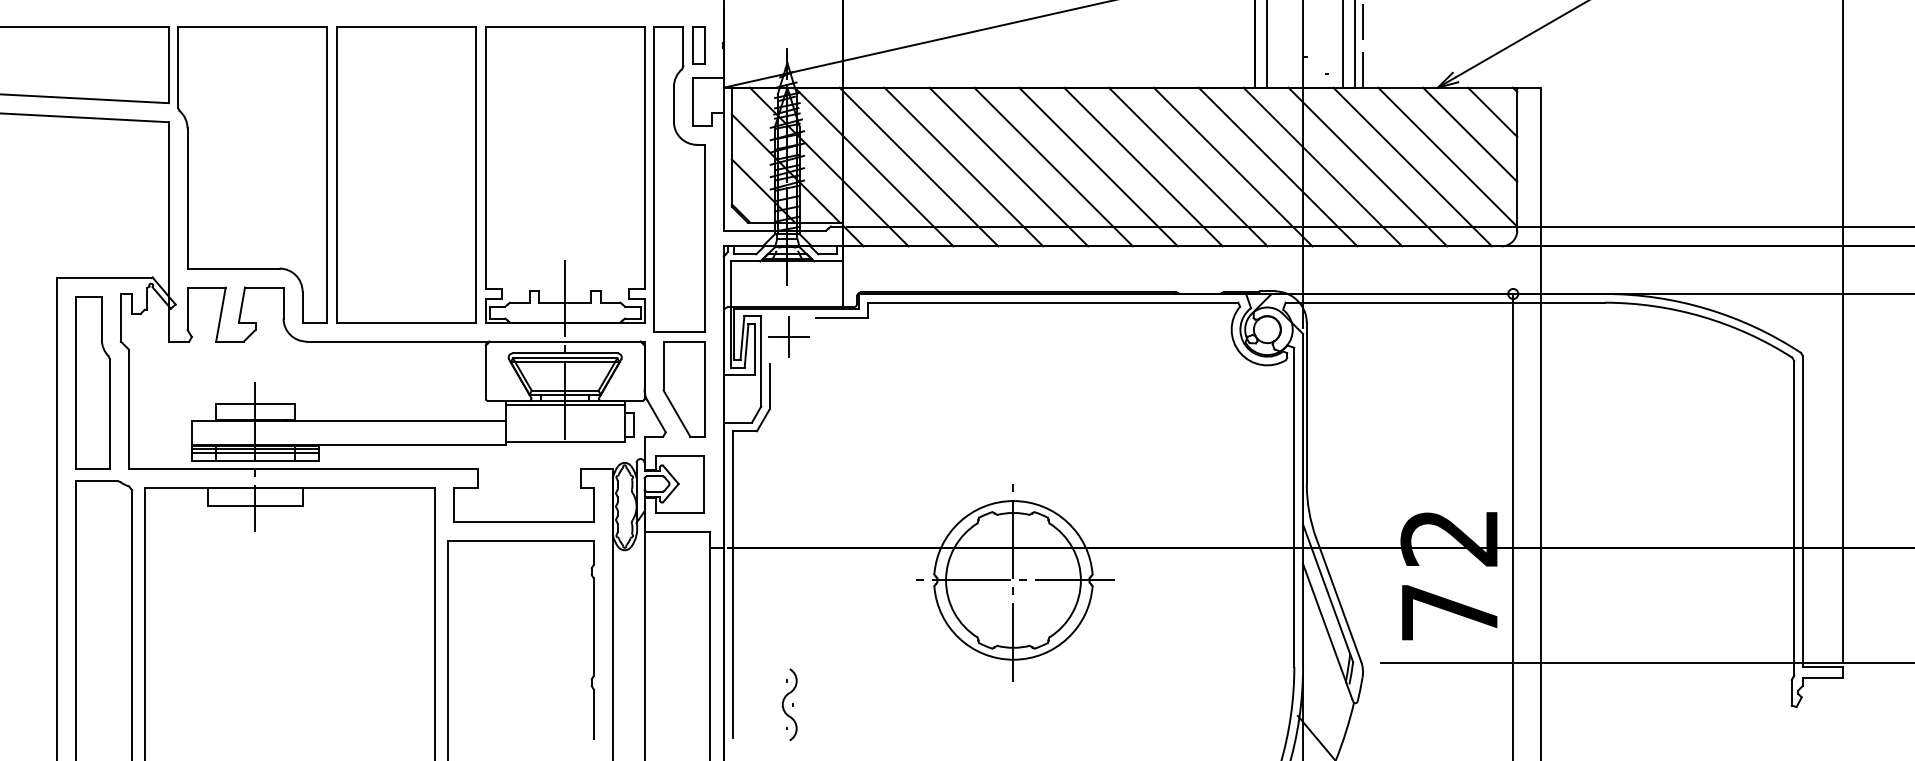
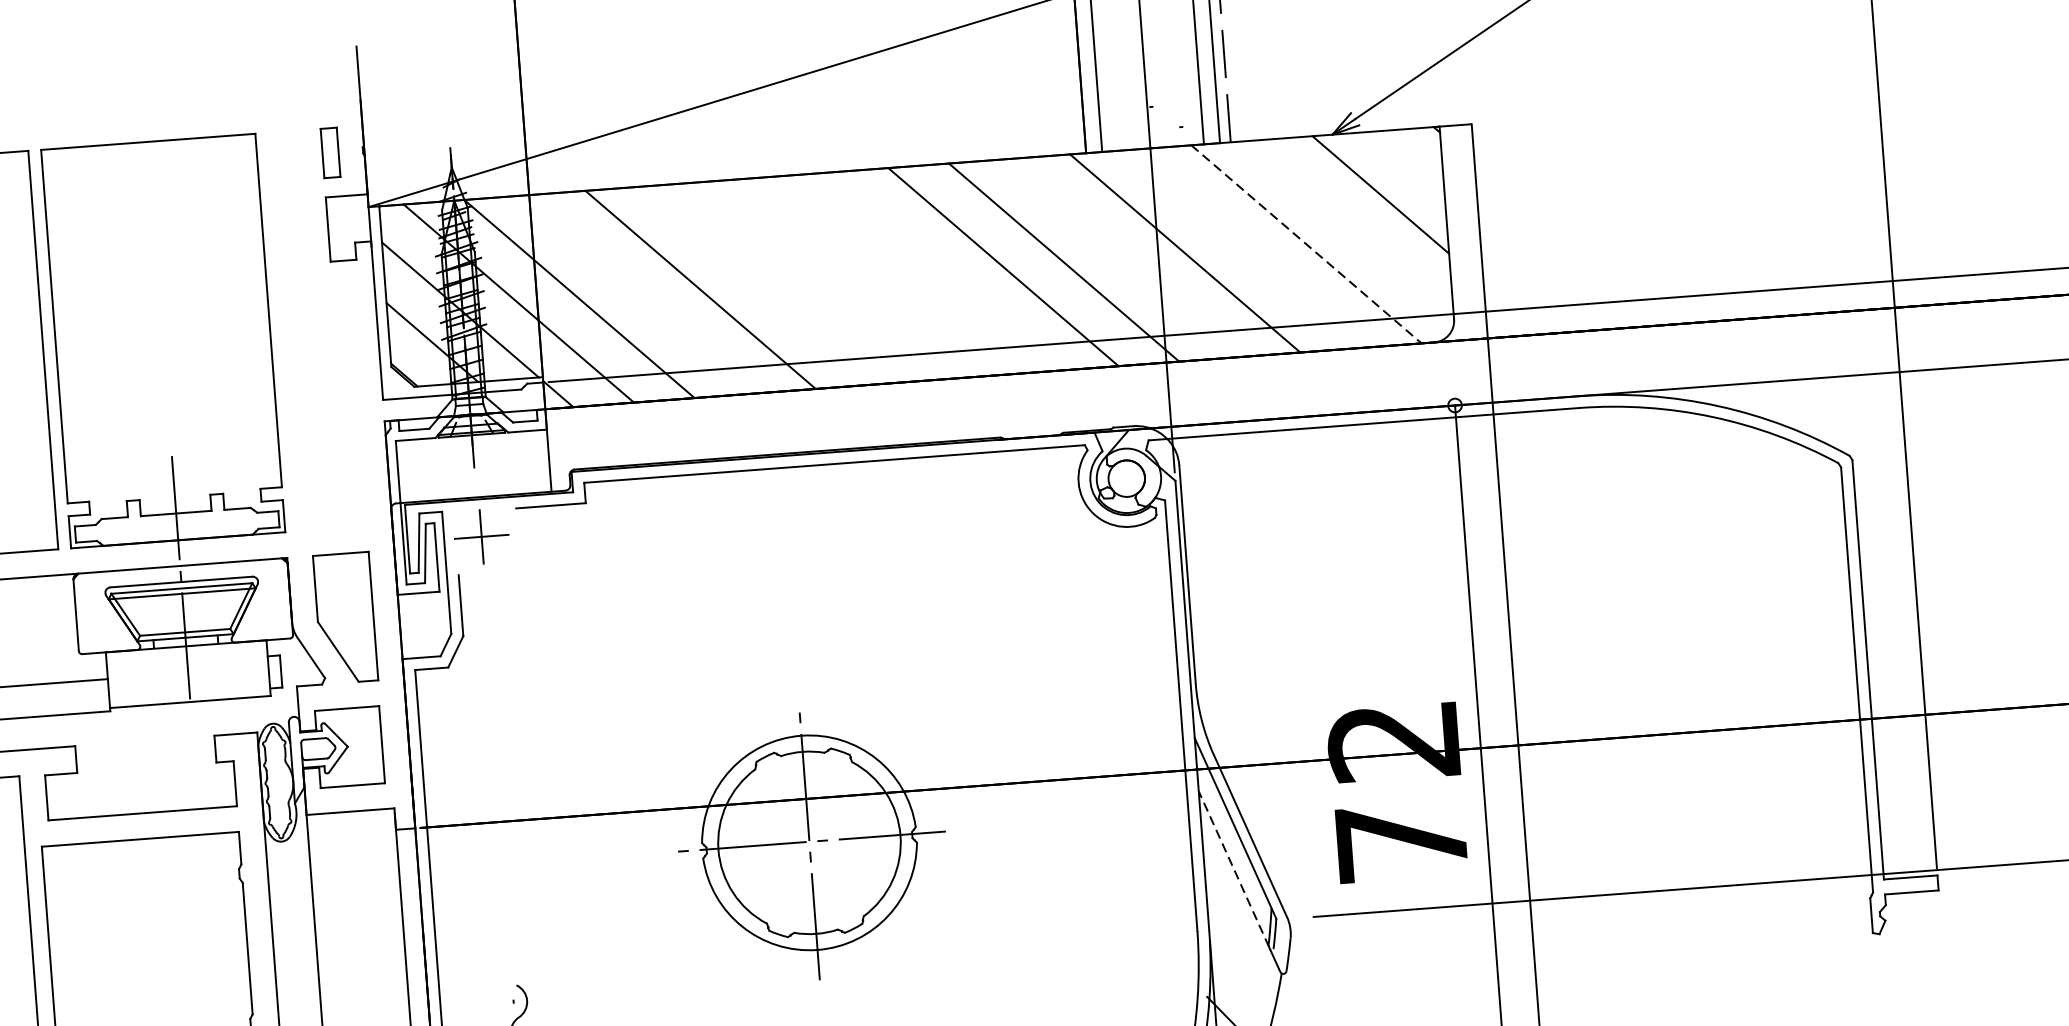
line: (1492, 111) -> (1408, 161), removed
line: (1447, 156) -> (1352, 226), removed
line: (918, 166) -> (639, 293), removed
line: (1008, 166) -> (760, 284), removed
line: (1053, 166) -> (821, 280), removed
line: (1098, 166) -> (882, 275), removed
line: (1143, 166) -> (943, 270), removed
line: (1277, 166) -> (1123, 257), removed
line: (1367, 166) -> (1245, 248), removed
line: (1413, 167) -> (1307, 244), solid -> dashed
part: (679, 179) -> (317, 335), removed
line: (564, 405) -> (185, 652), removed
line: (1324, 622) -> (1233, 868), solid -> dashed

